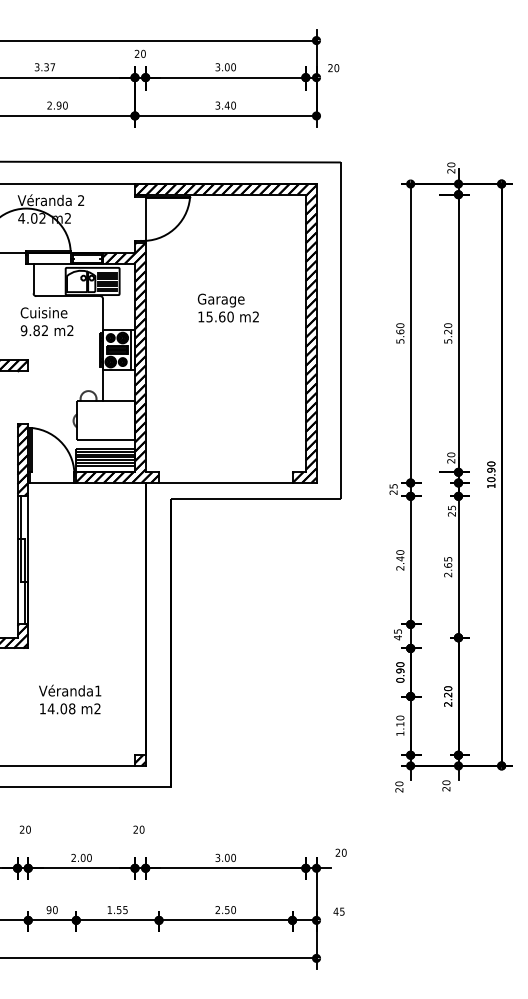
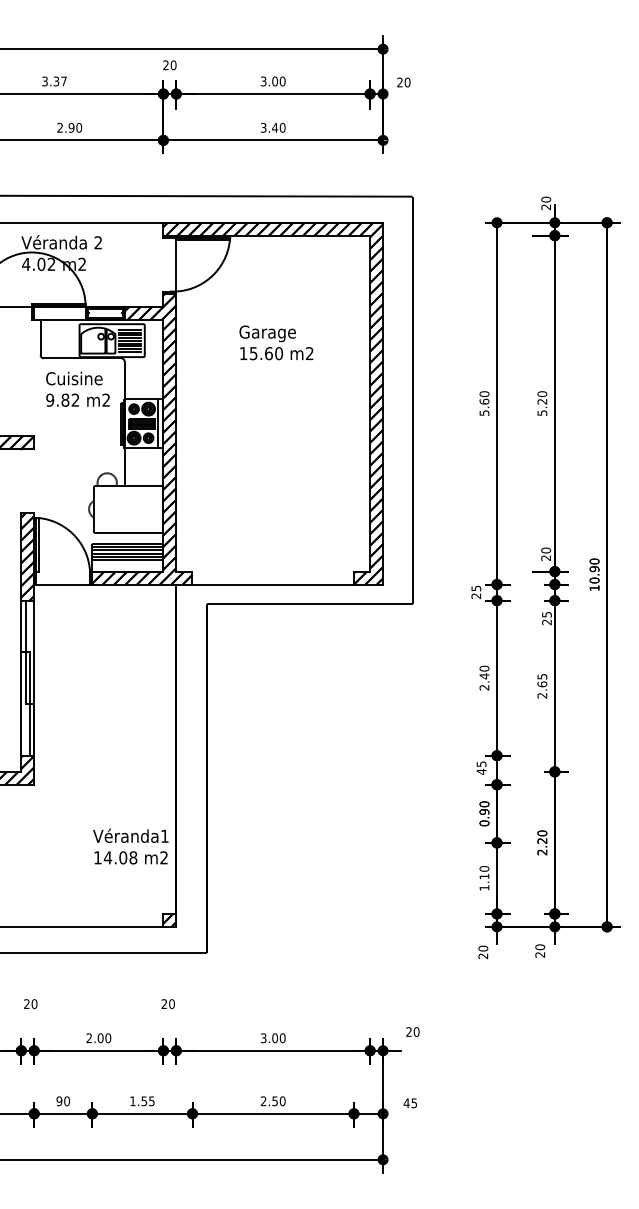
text: (228, 307) -> (276, 342), moved
text: (46, 320) -> (77, 388), moved
line: (105, 465) -> (127, 563), removed
text: (69, 699) -> (130, 846), moved

